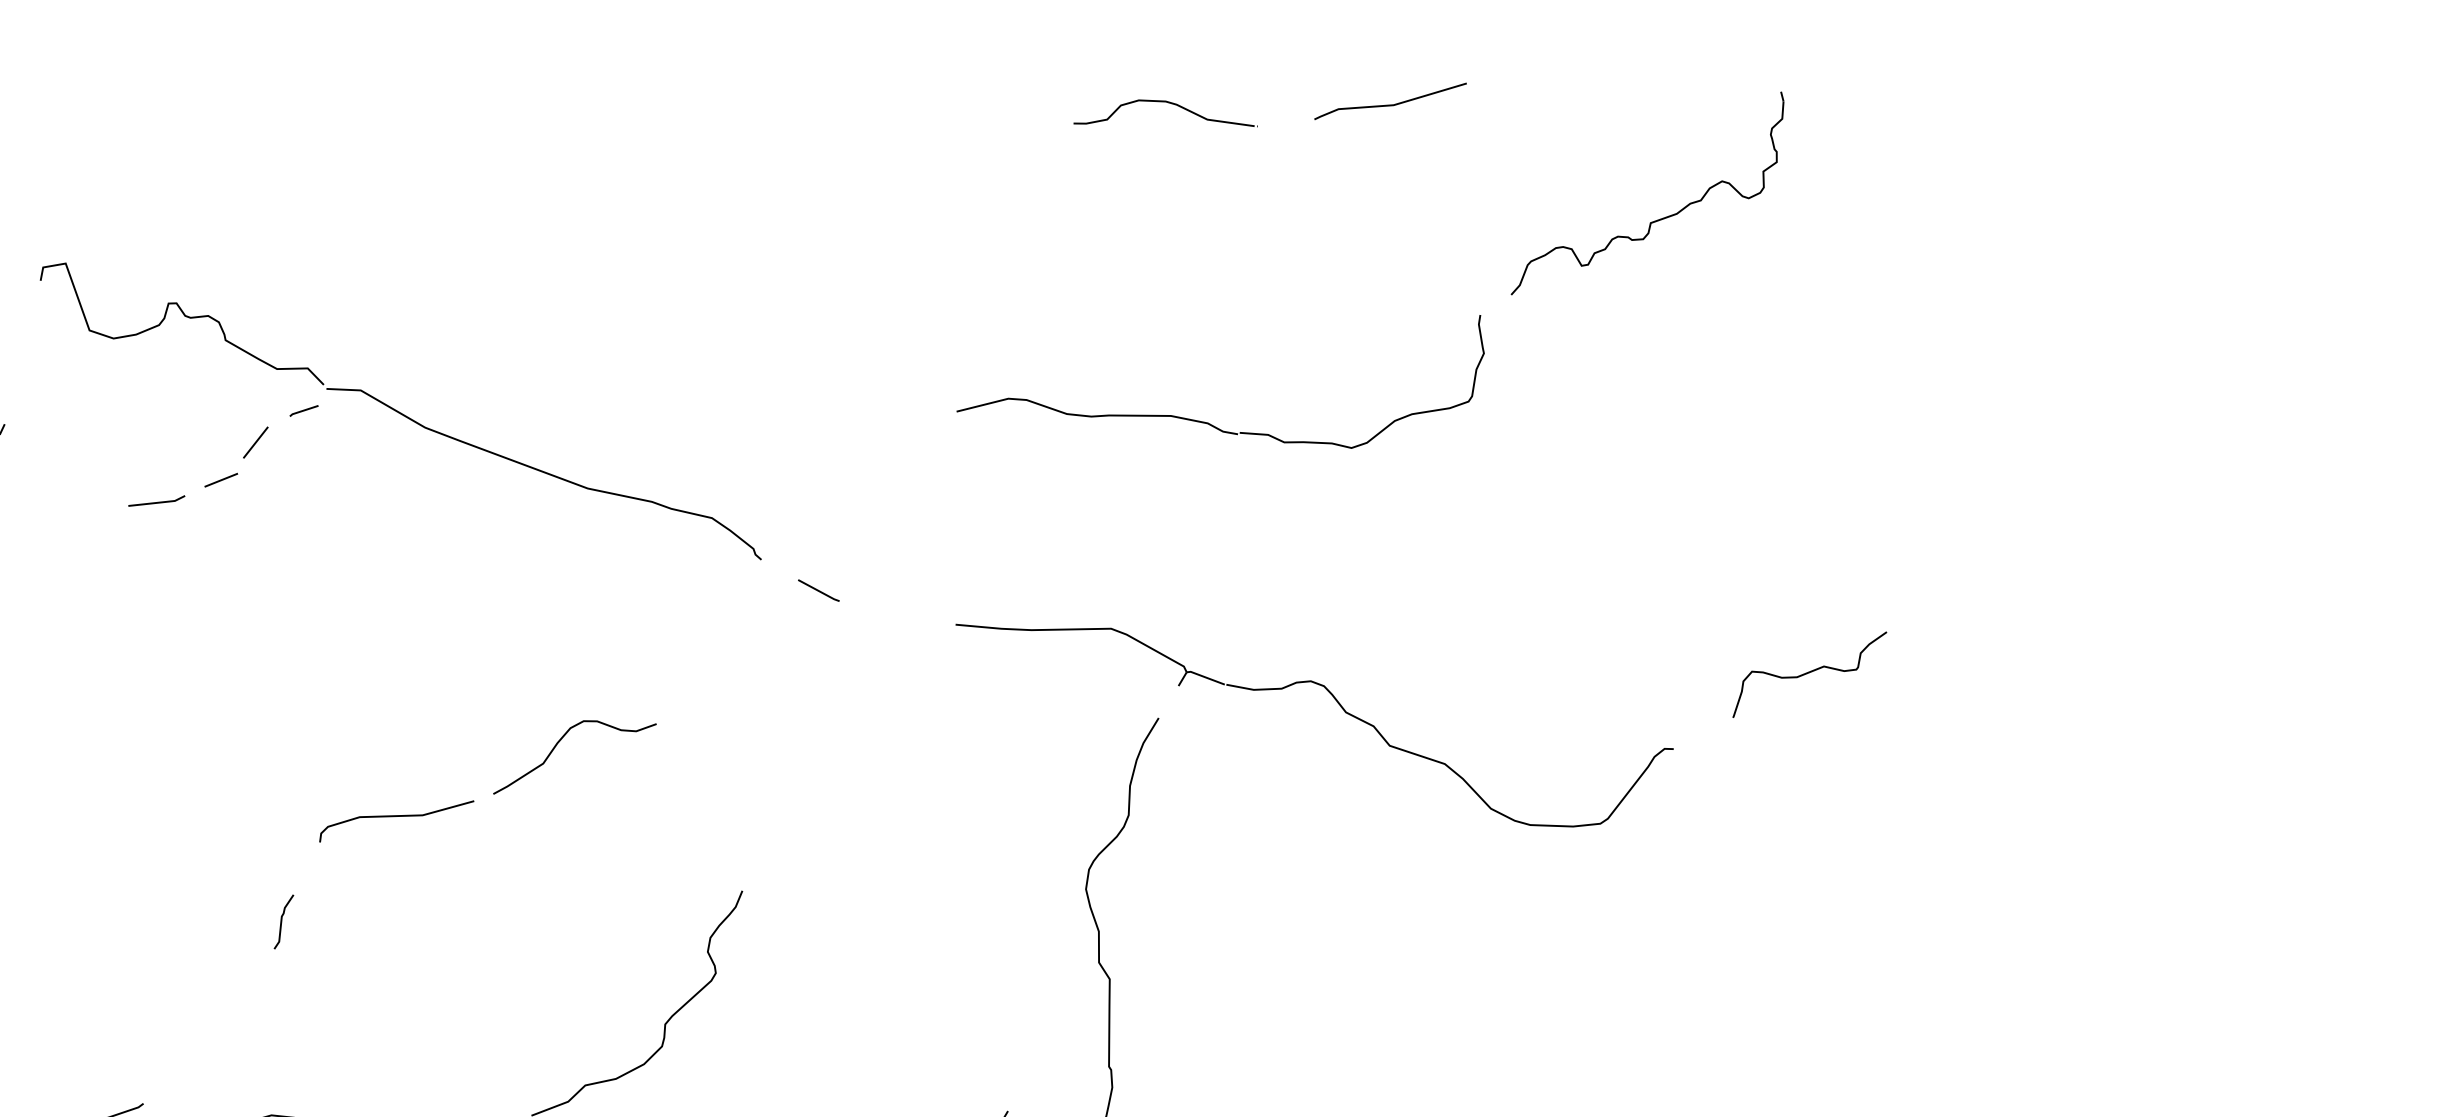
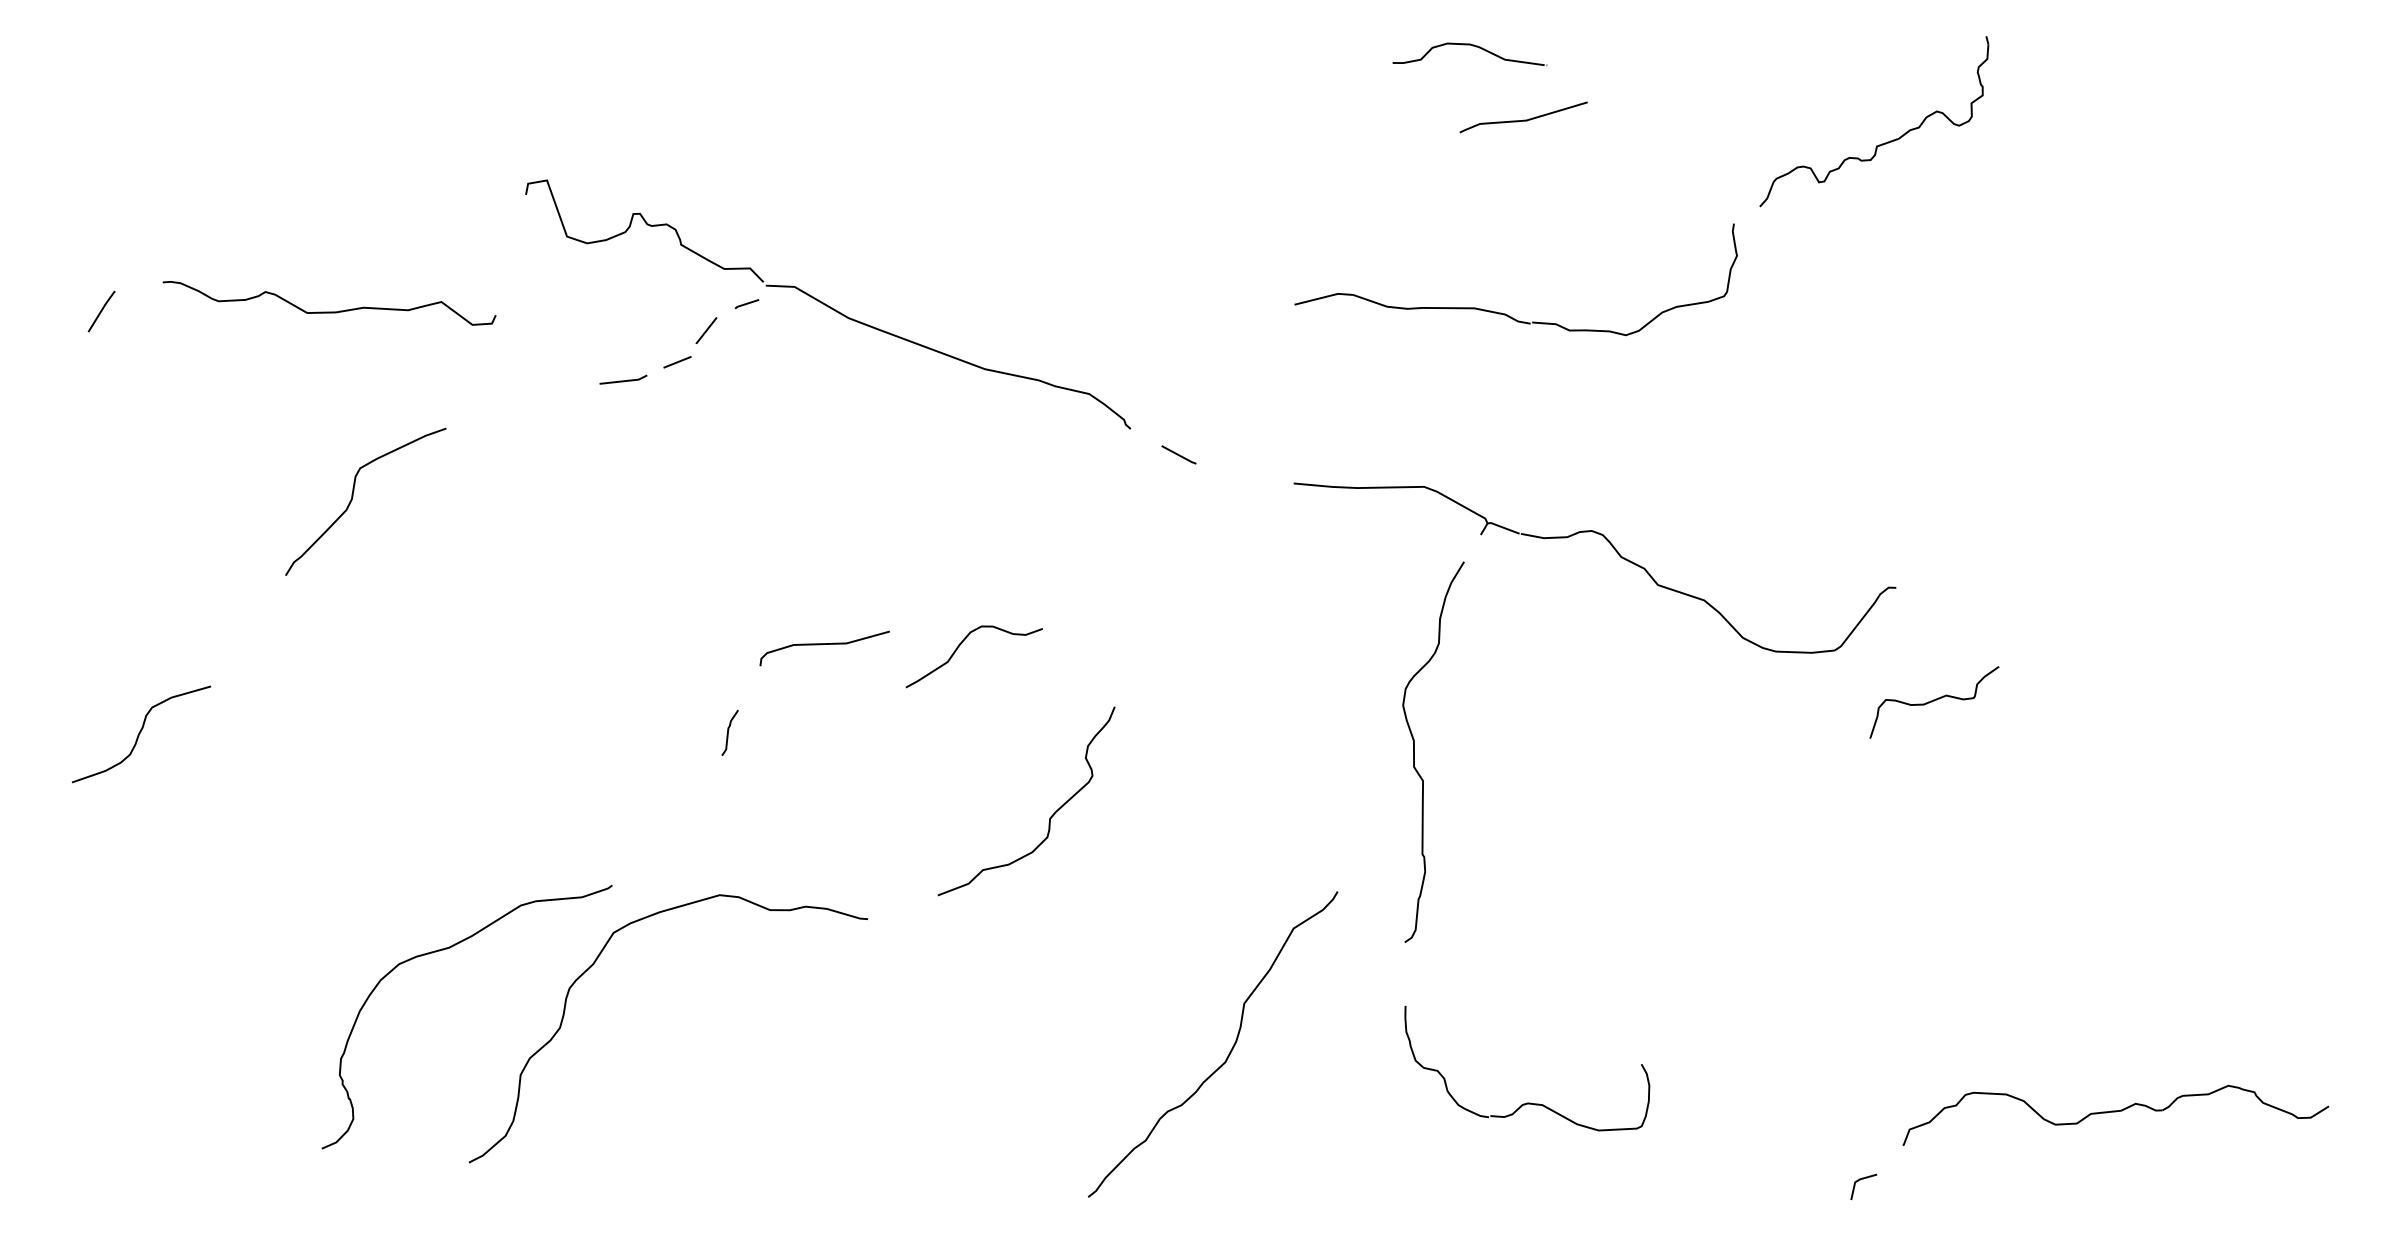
line: (1390, 103) -> (1523, 119), moved
curve: (1809, 673) -> (1934, 701), moved
curve: (559, 742) -> (961, 644), moved

